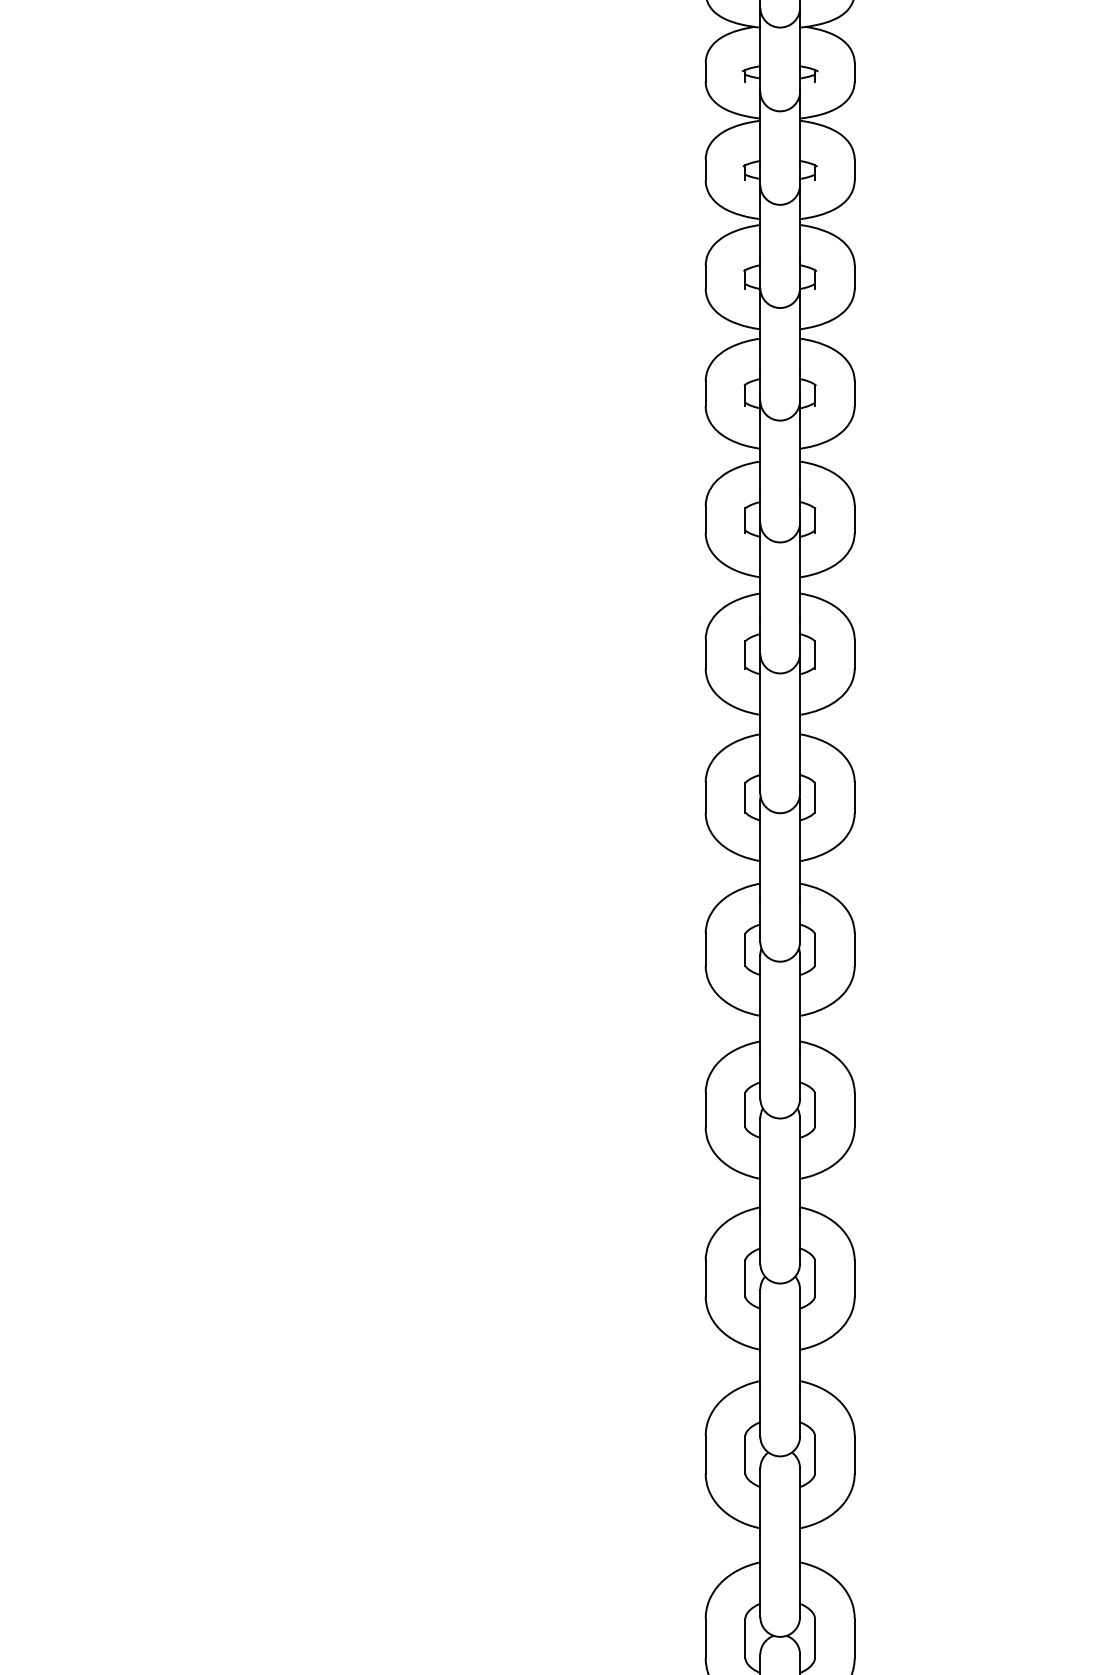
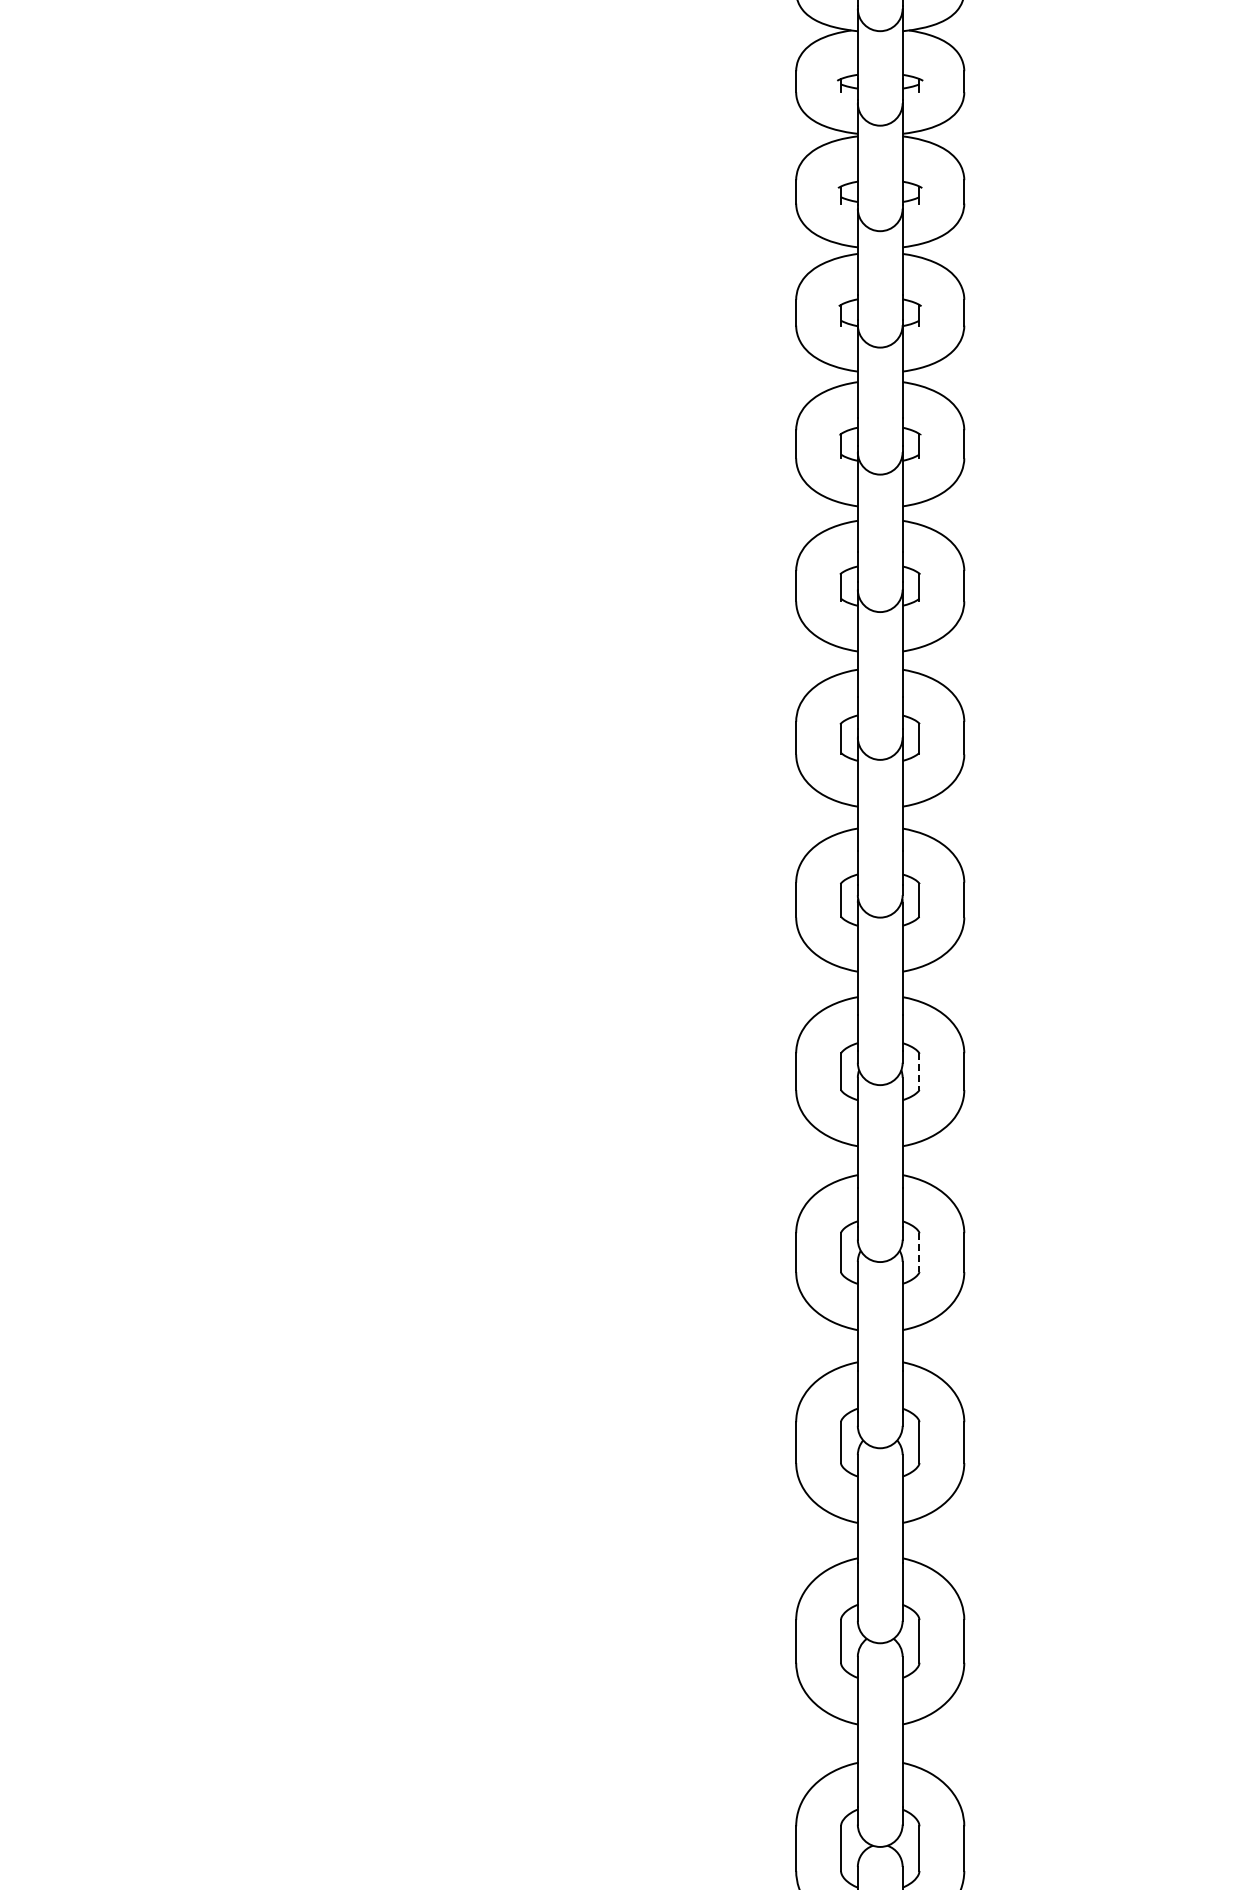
line: (815, 950) -> (919, 1072), solid -> dashed
line: (815, 1110) -> (919, 1253), solid -> dashed

